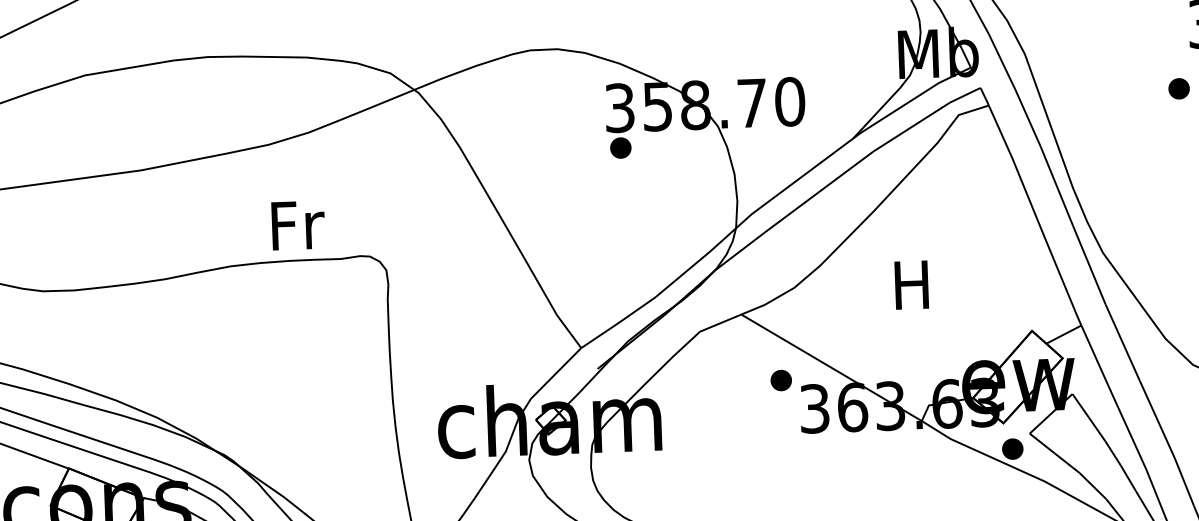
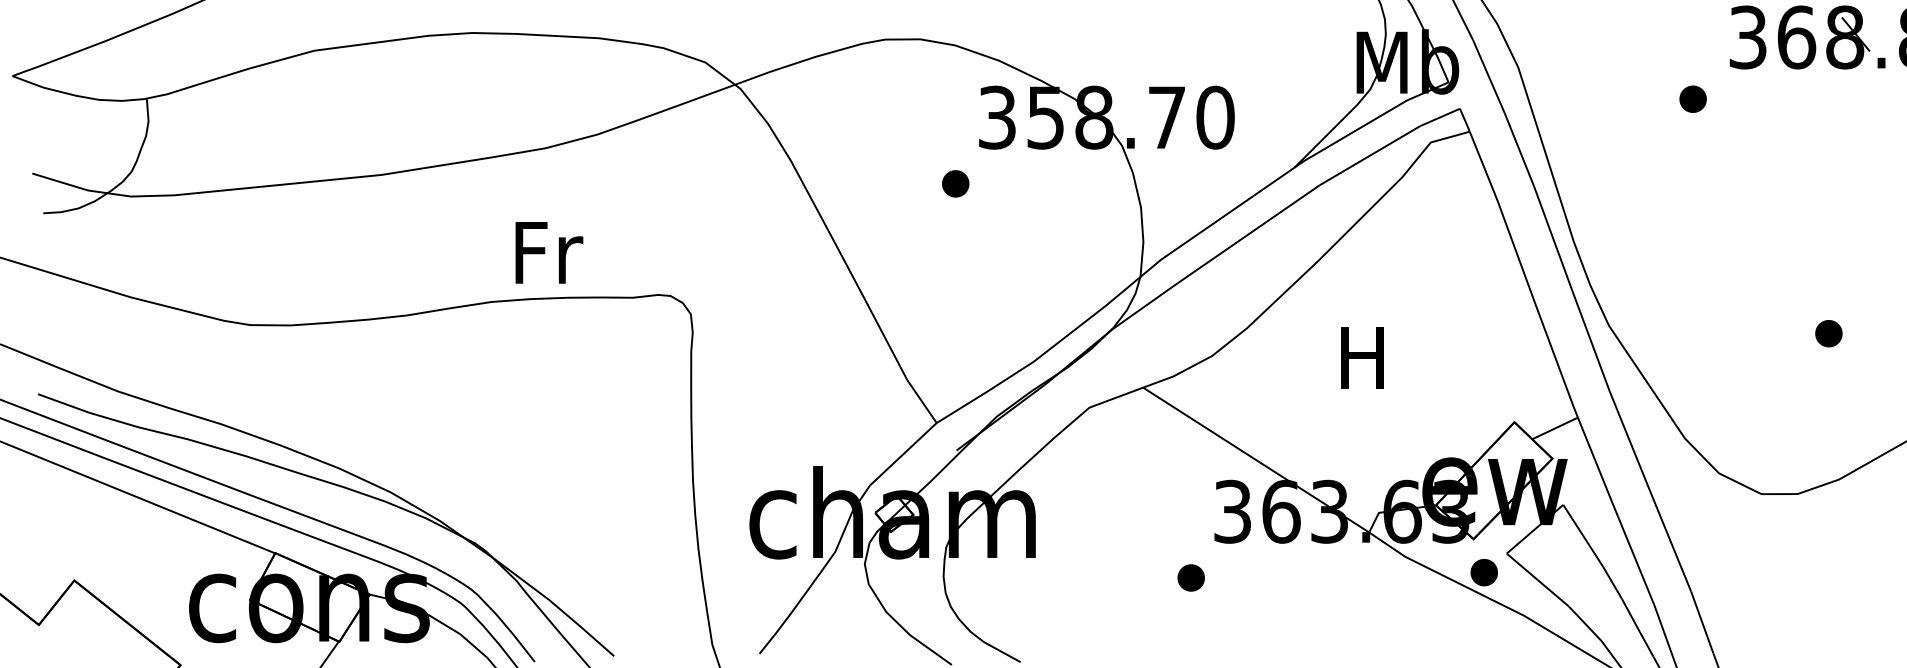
part: (1178, 88) -> (1692, 98), moved
part: (620, 147) -> (955, 183), moved
text: (298, 225) -> (549, 252), moved
part: (780, 380) -> (1190, 577), moved

